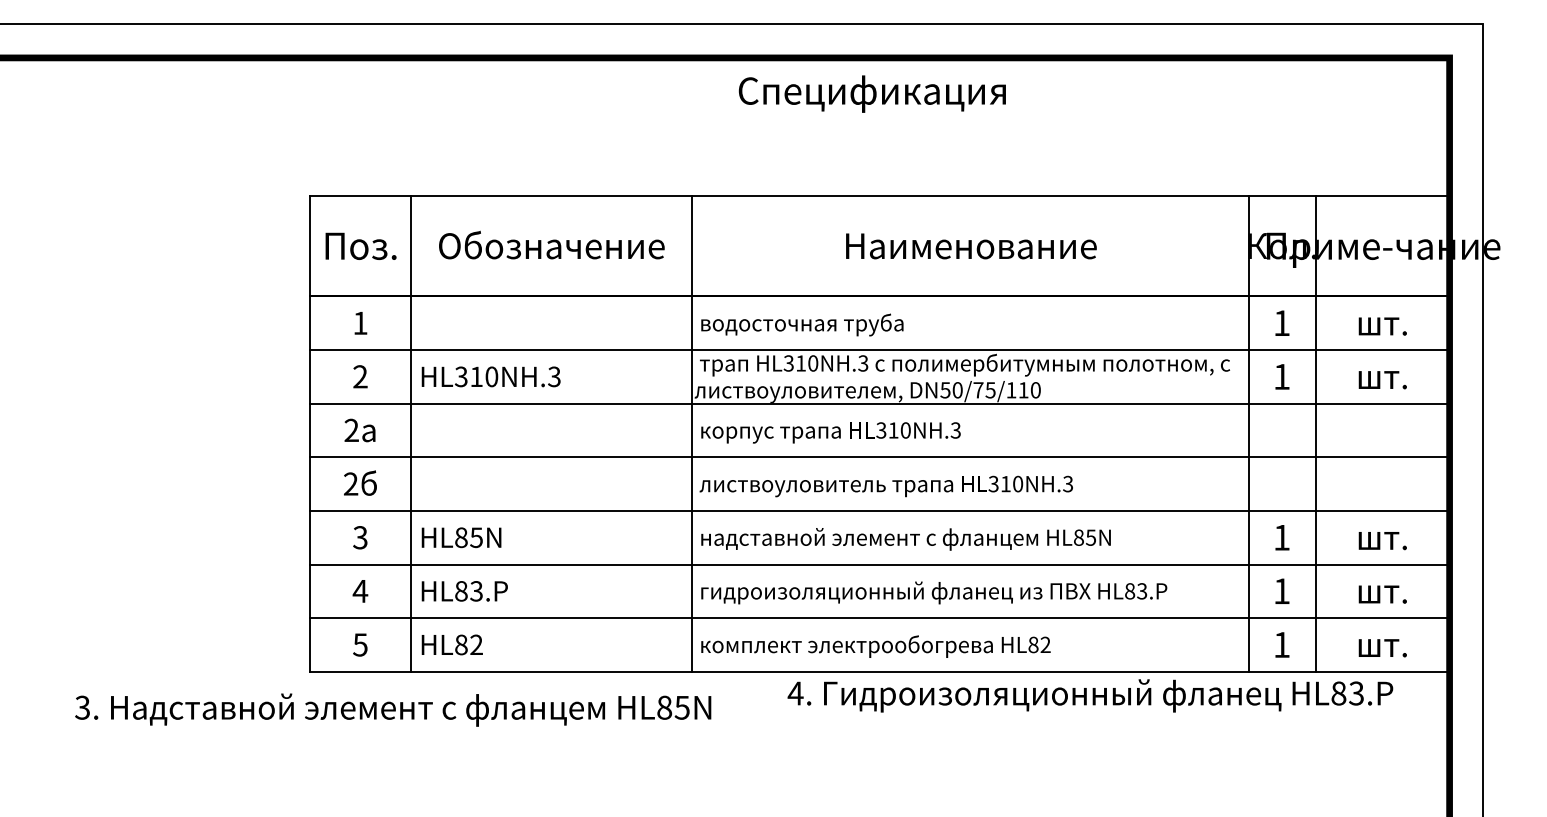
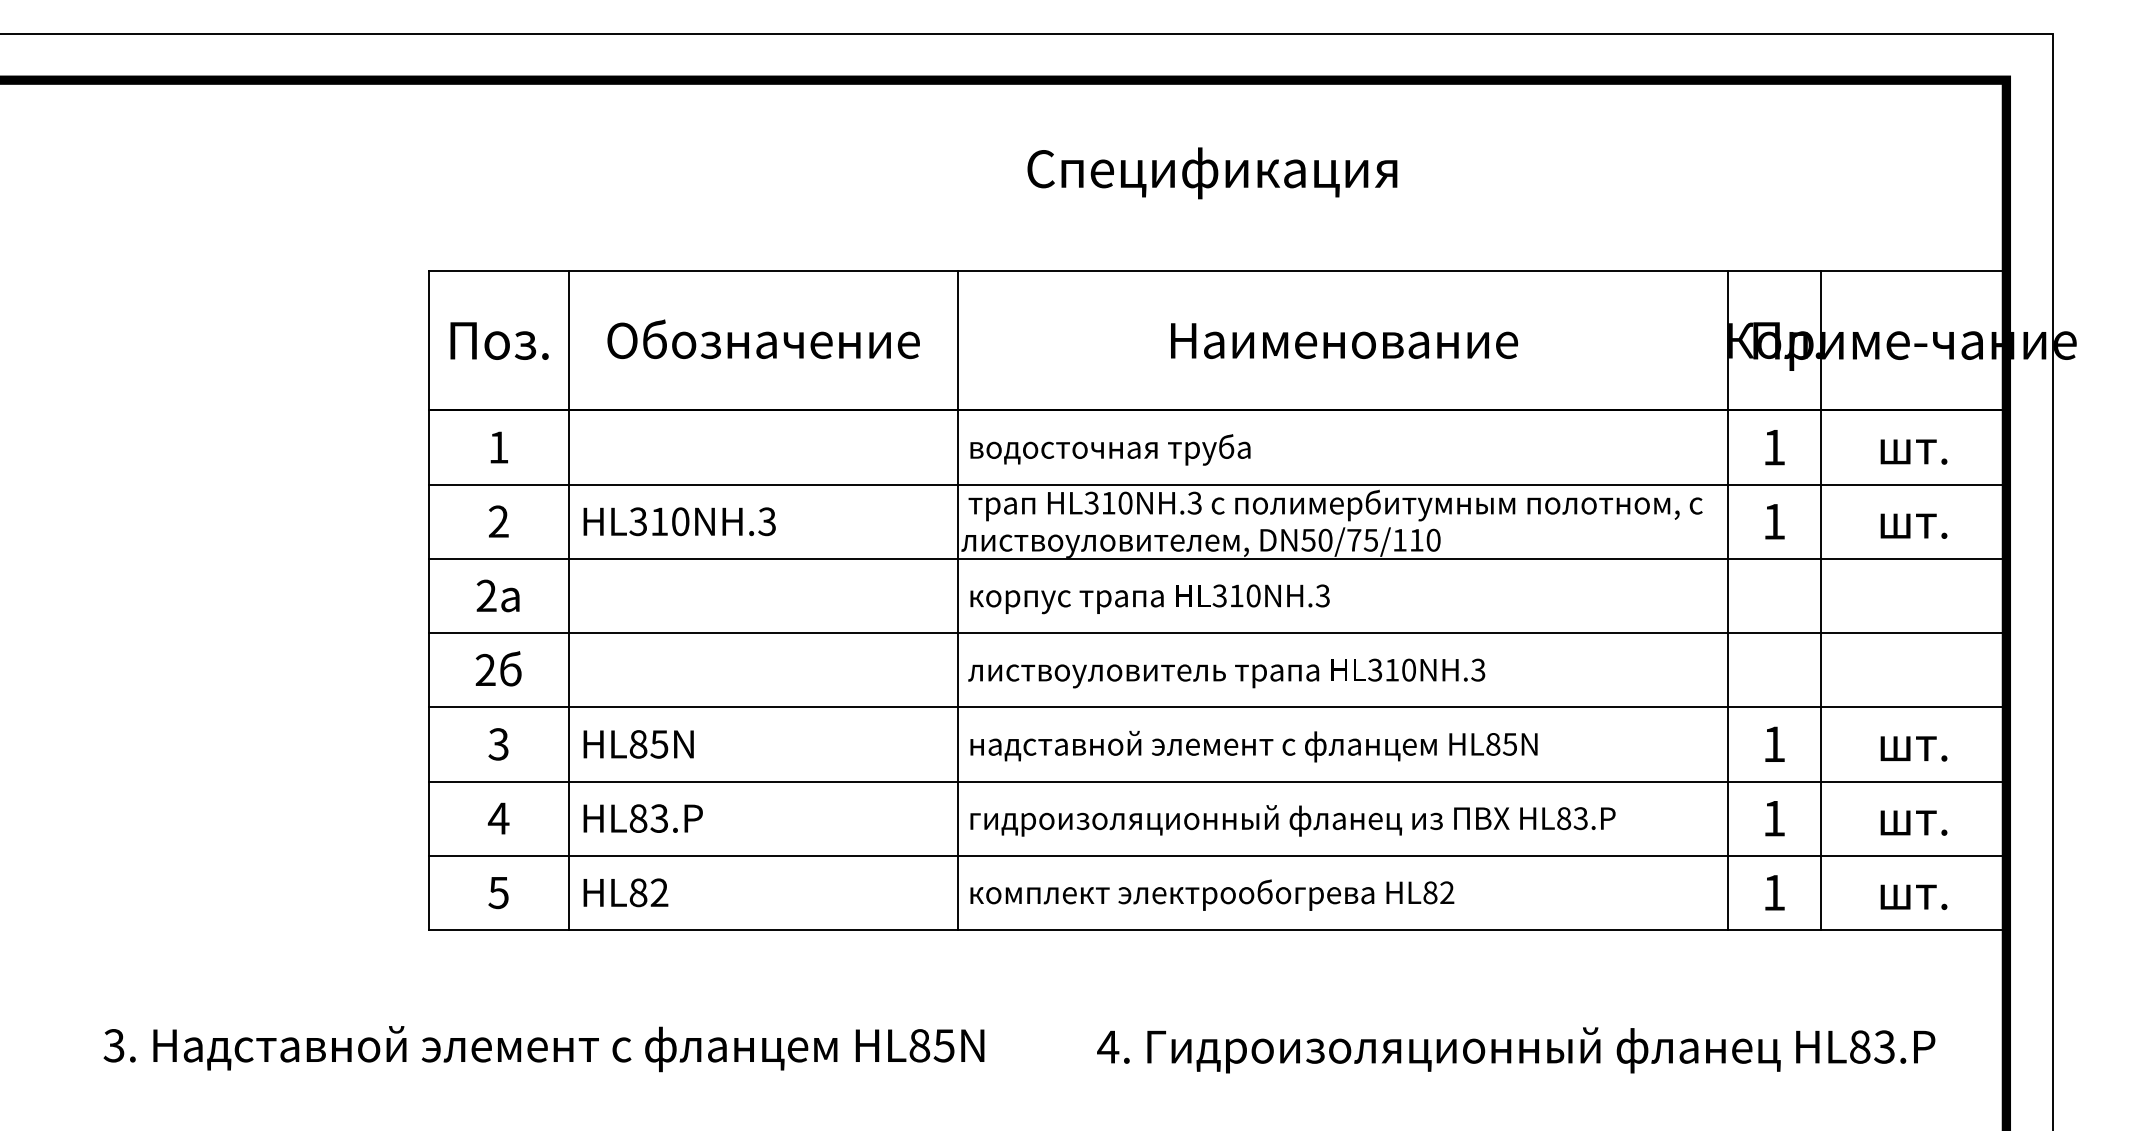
text: (872, 94) -> (1212, 173), moved
text: (1090, 696) -> (1516, 1050), moved
text: (392, 710) -> (543, 1049), moved

